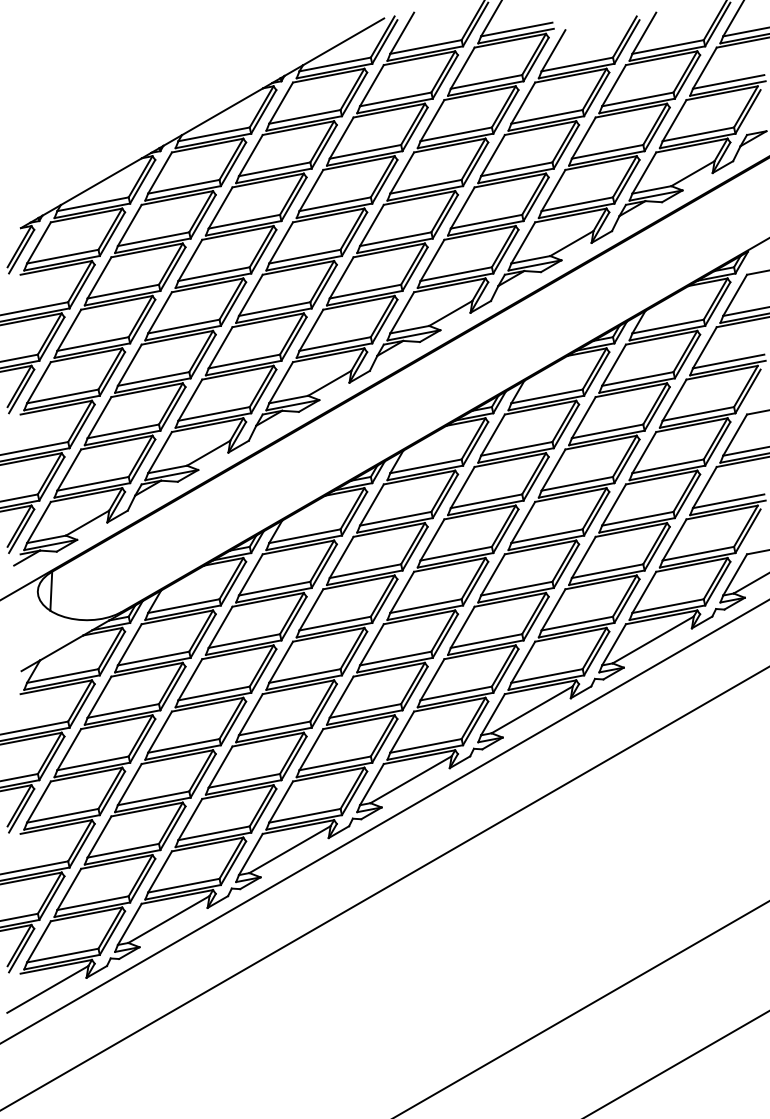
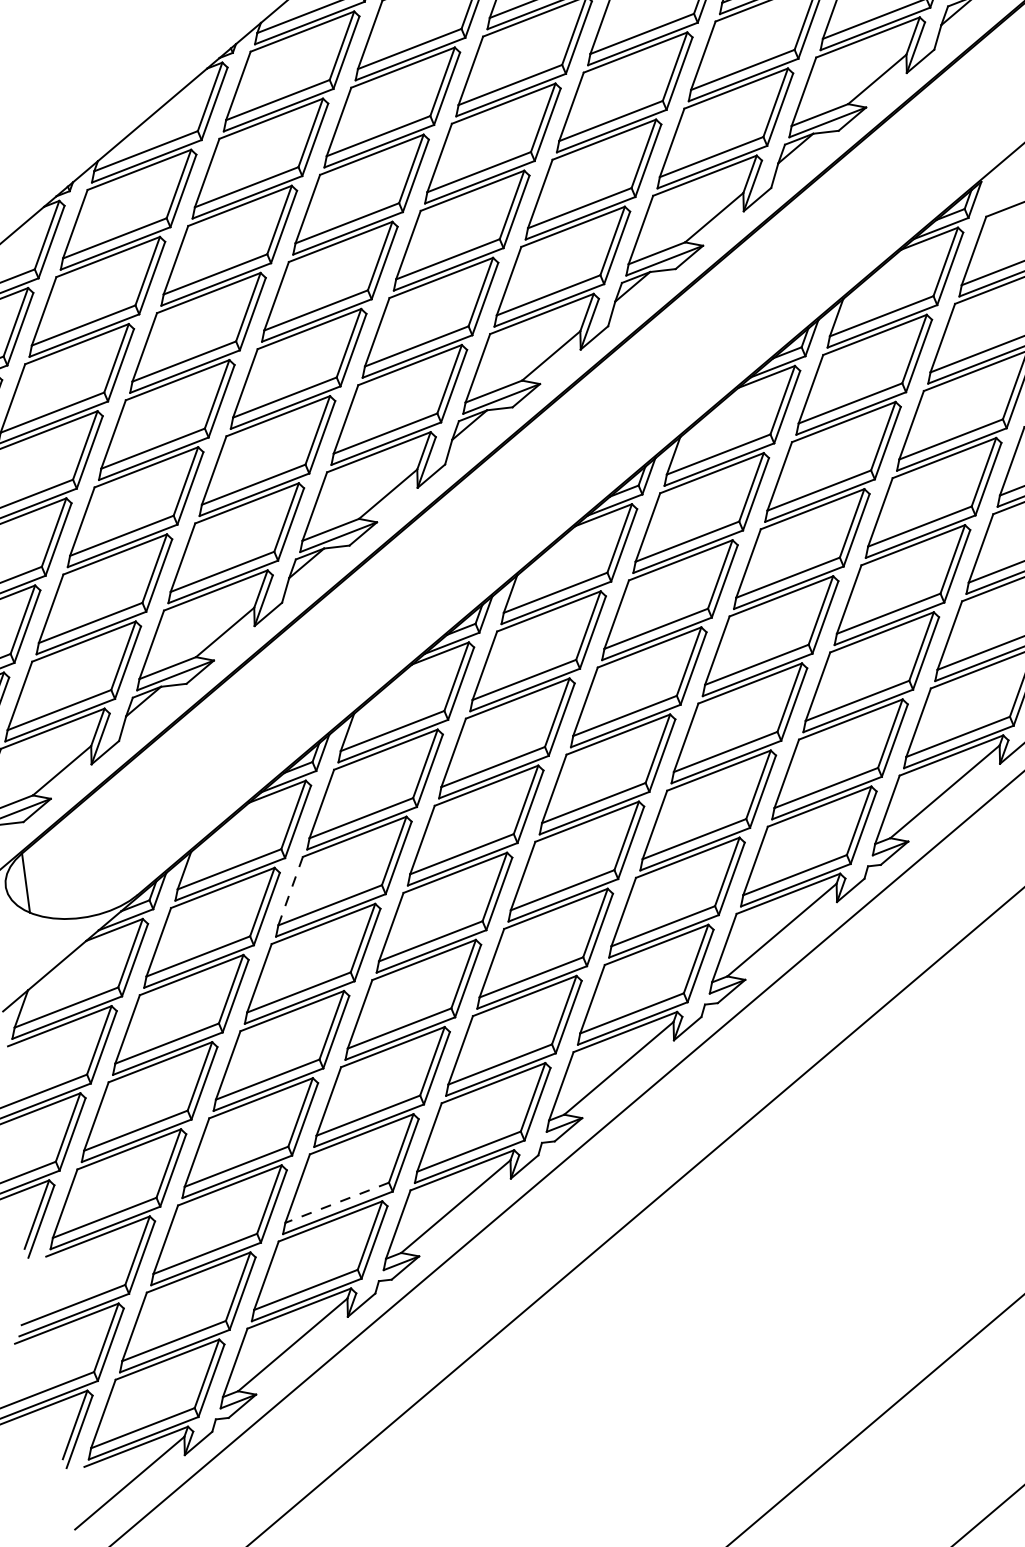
line: (220, 627) -> (290, 891), solid -> dashed
line: (213, 833) -> (336, 1203), solid -> dashed

